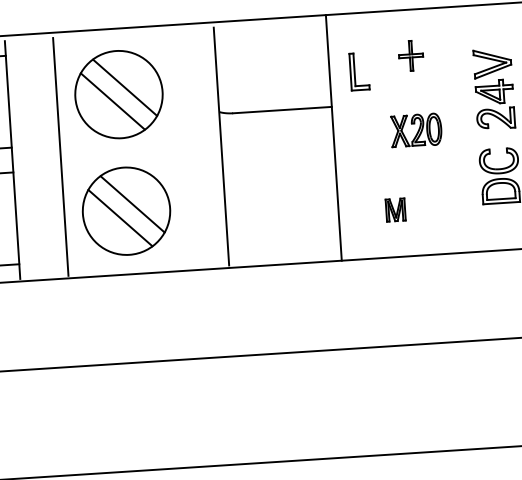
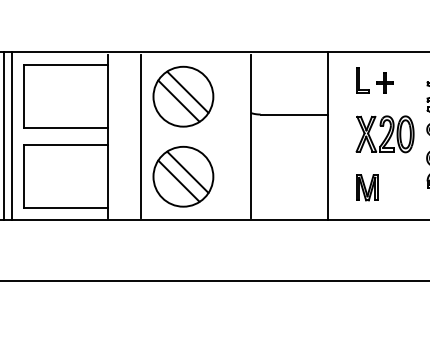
part: (359, 71) -> (362, 80), moved
part: (415, 130) -> (384, 134), size x1.67
part: (395, 209) -> (367, 187), size x1.67

